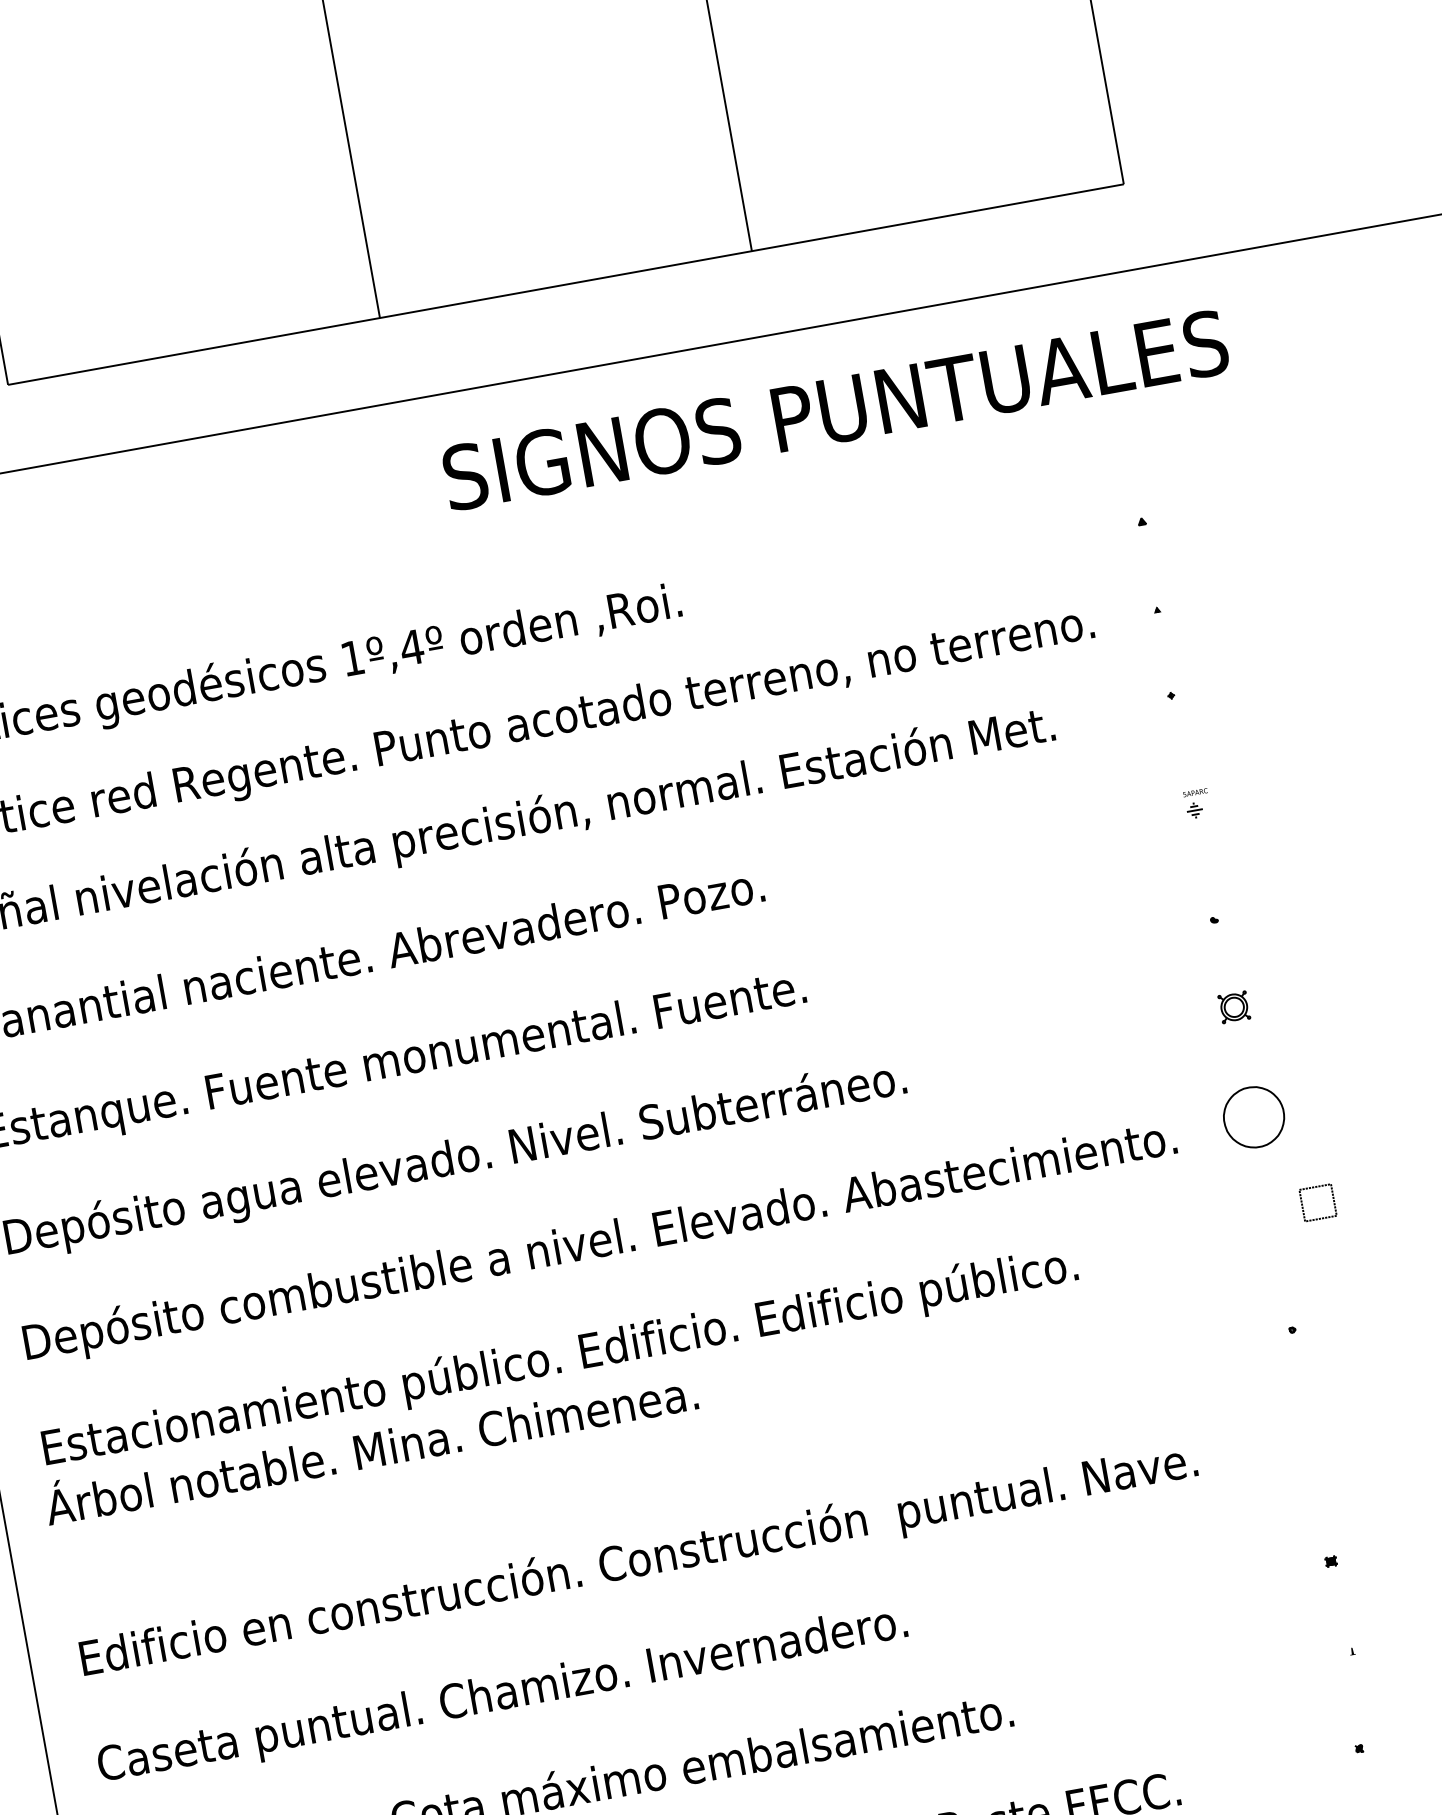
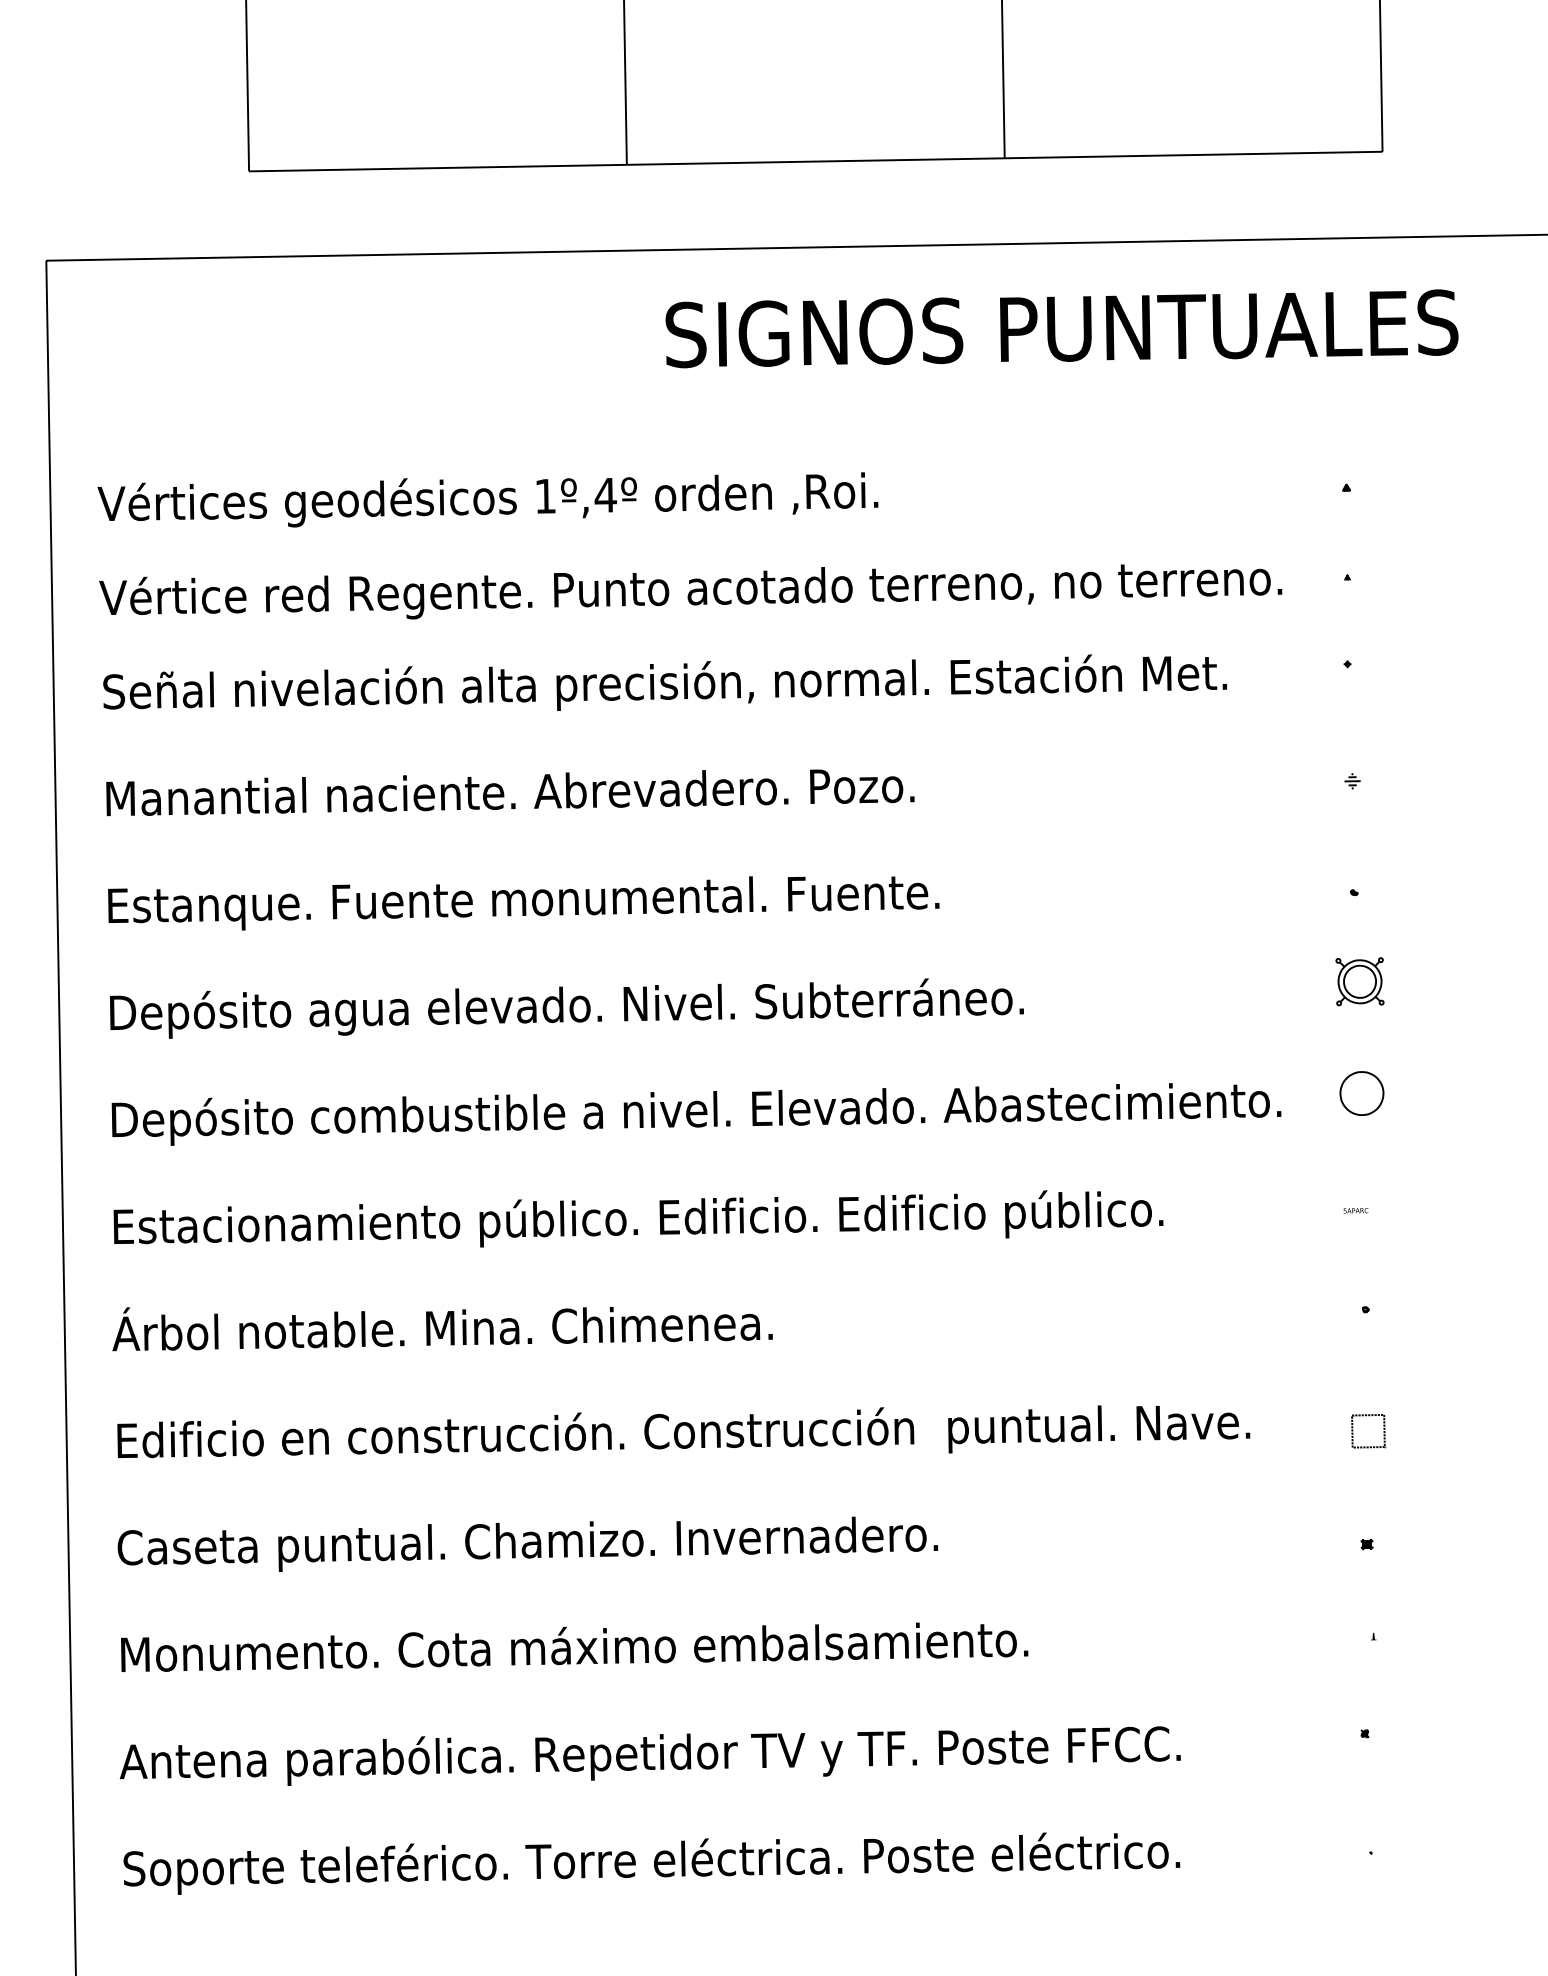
text: (1194, 792) -> (1355, 1210), moved
part: (1233, 1007) -> (1359, 981), size x1.67
part: (1253, 1117) -> (1361, 1093), size x0.71
part: (1315, 1188) -> (1368, 1416), moved
text: (371, 1450) -> (442, 1328), moved

